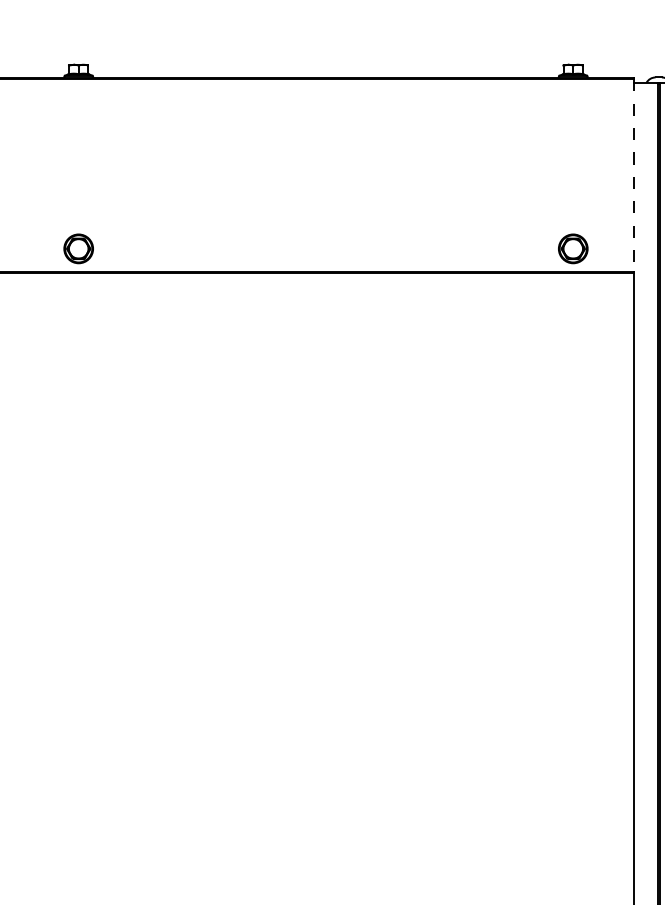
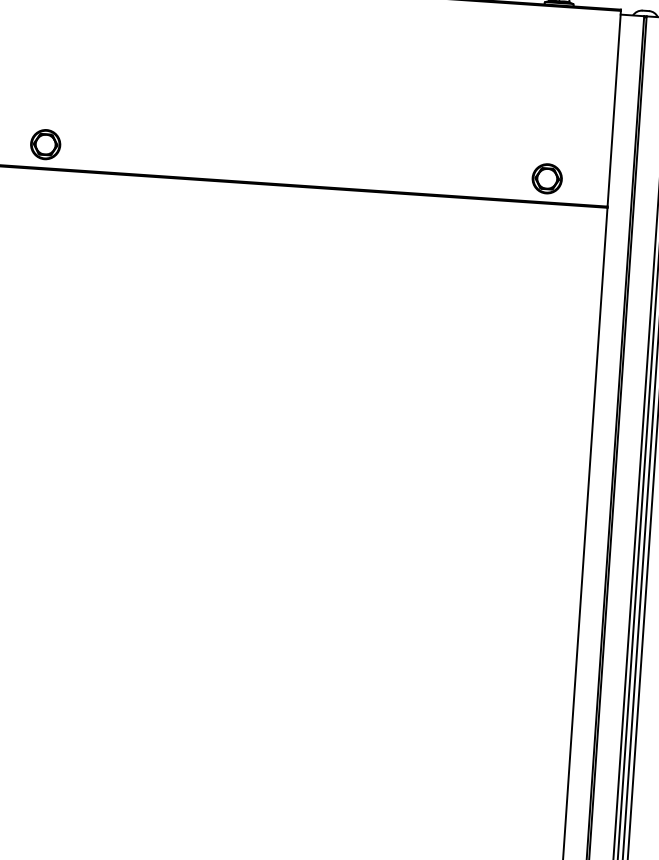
line: (634, 176) -> (614, 109), dashed -> solid

